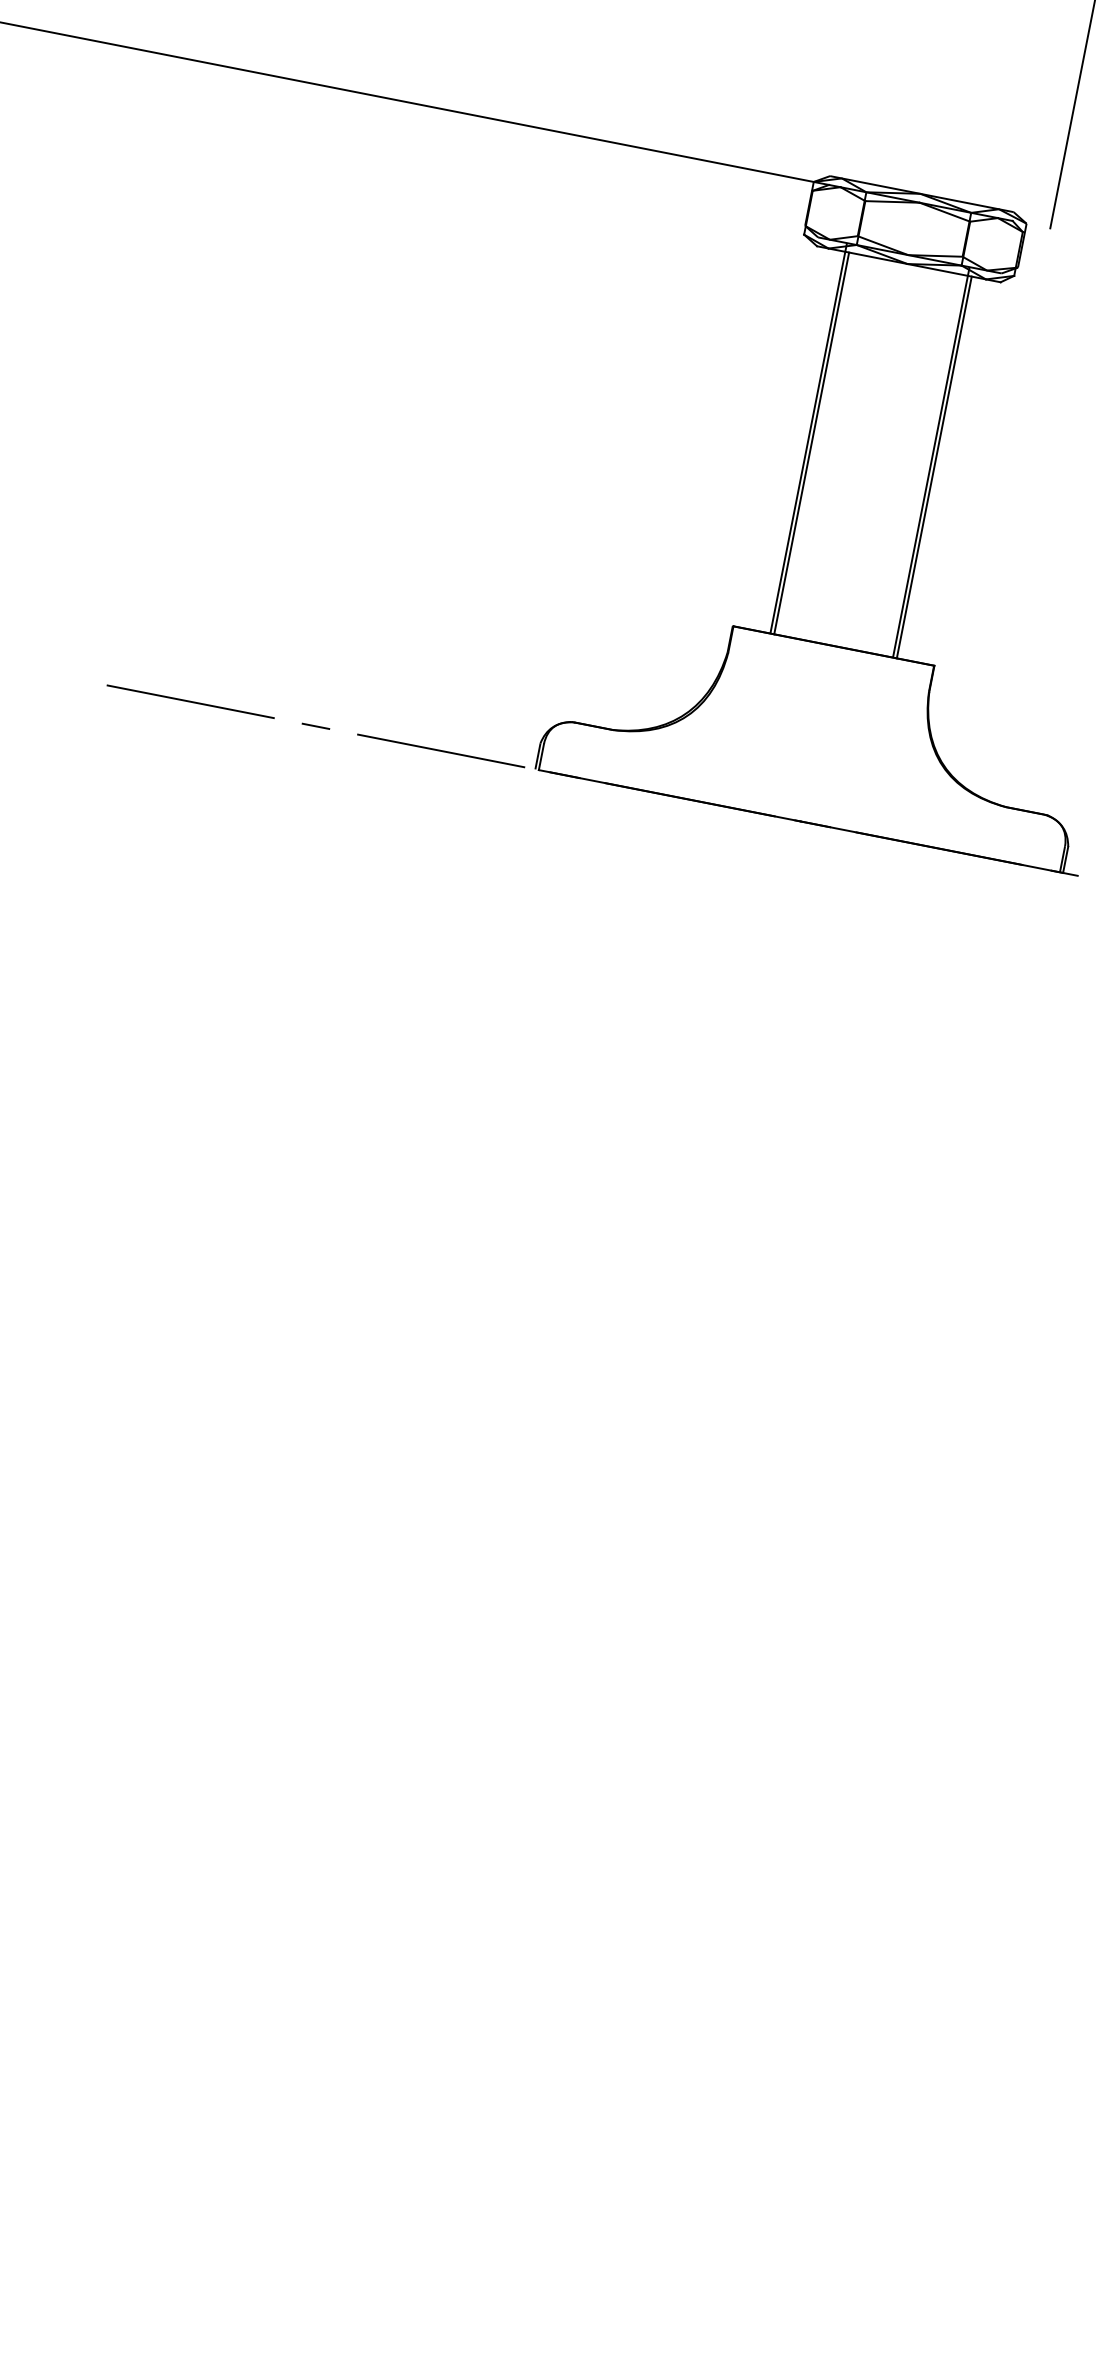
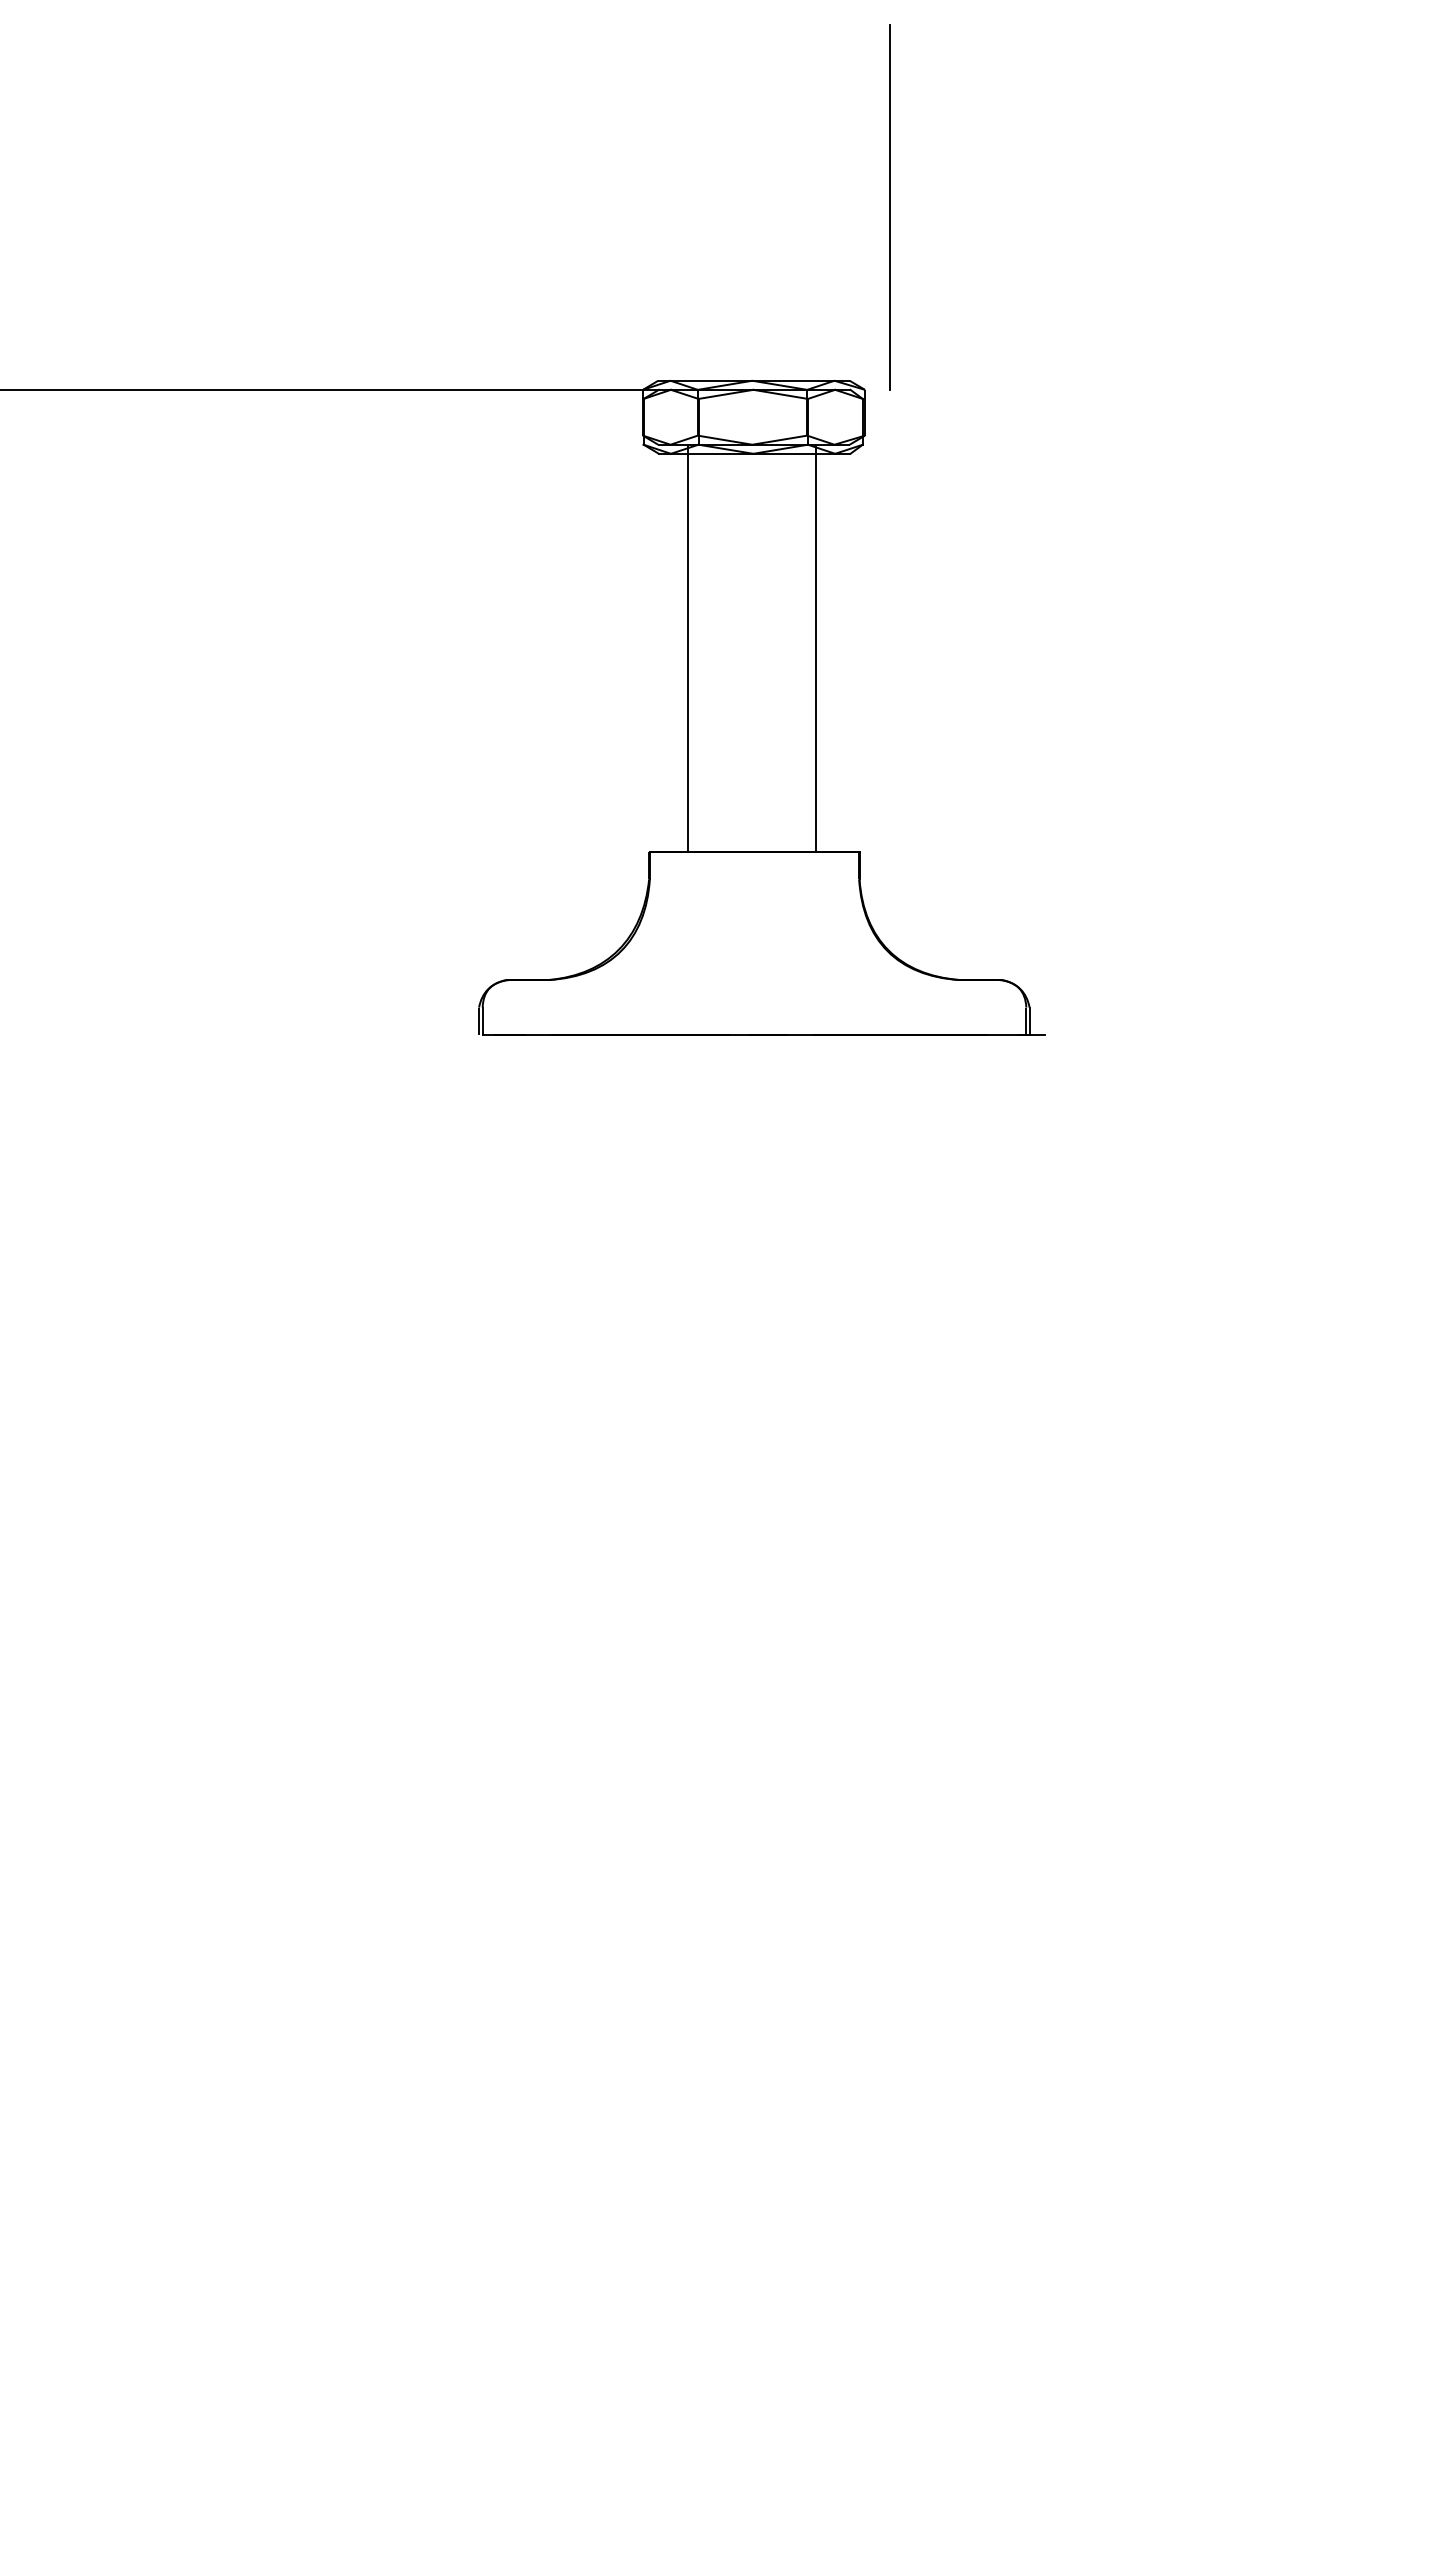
line: (811, 443) -> (692, 652), removed
line: (934, 467) -> (820, 652), removed
line: (190, 701) -> (119, 1034), removed
line: (315, 725) -> (249, 1034), removed
line: (440, 750) -> (380, 1034), removed

